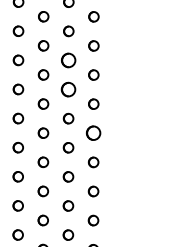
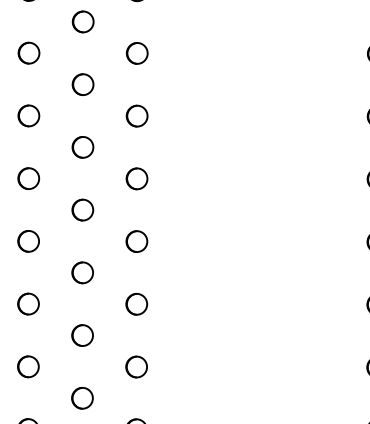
part: (68, 60) -> (82, 147), size x0.71
part: (68, 89) -> (82, 209), size x0.71
part: (93, 133) -> (136, 304), size x0.71

